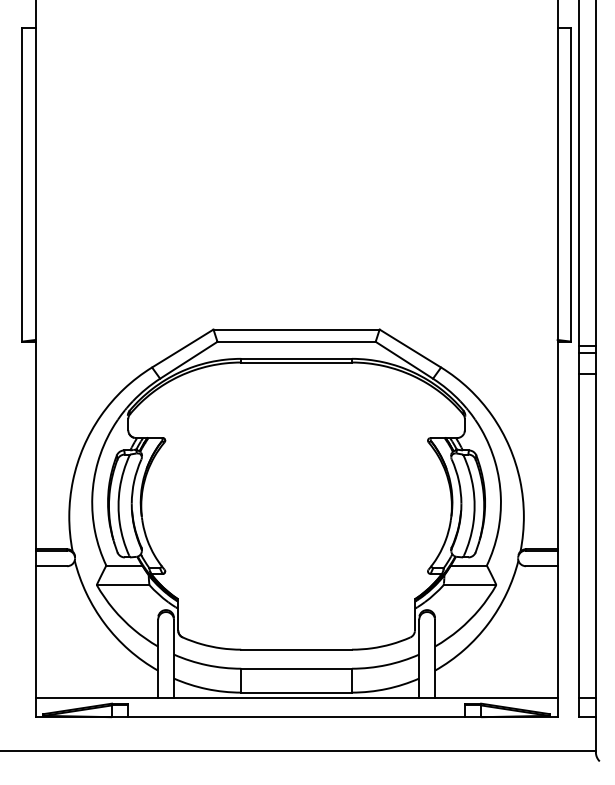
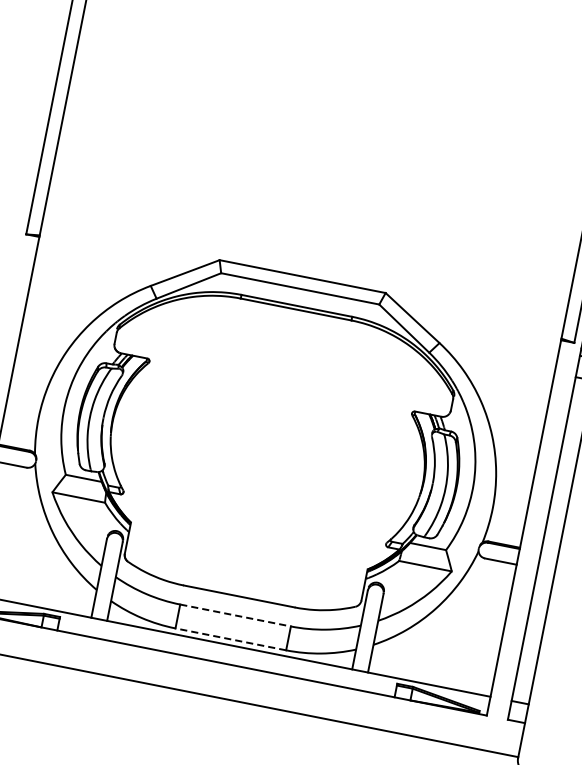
line: (297, 668) -> (236, 615), solid -> dashed
line: (296, 692) -> (230, 639), solid -> dashed

